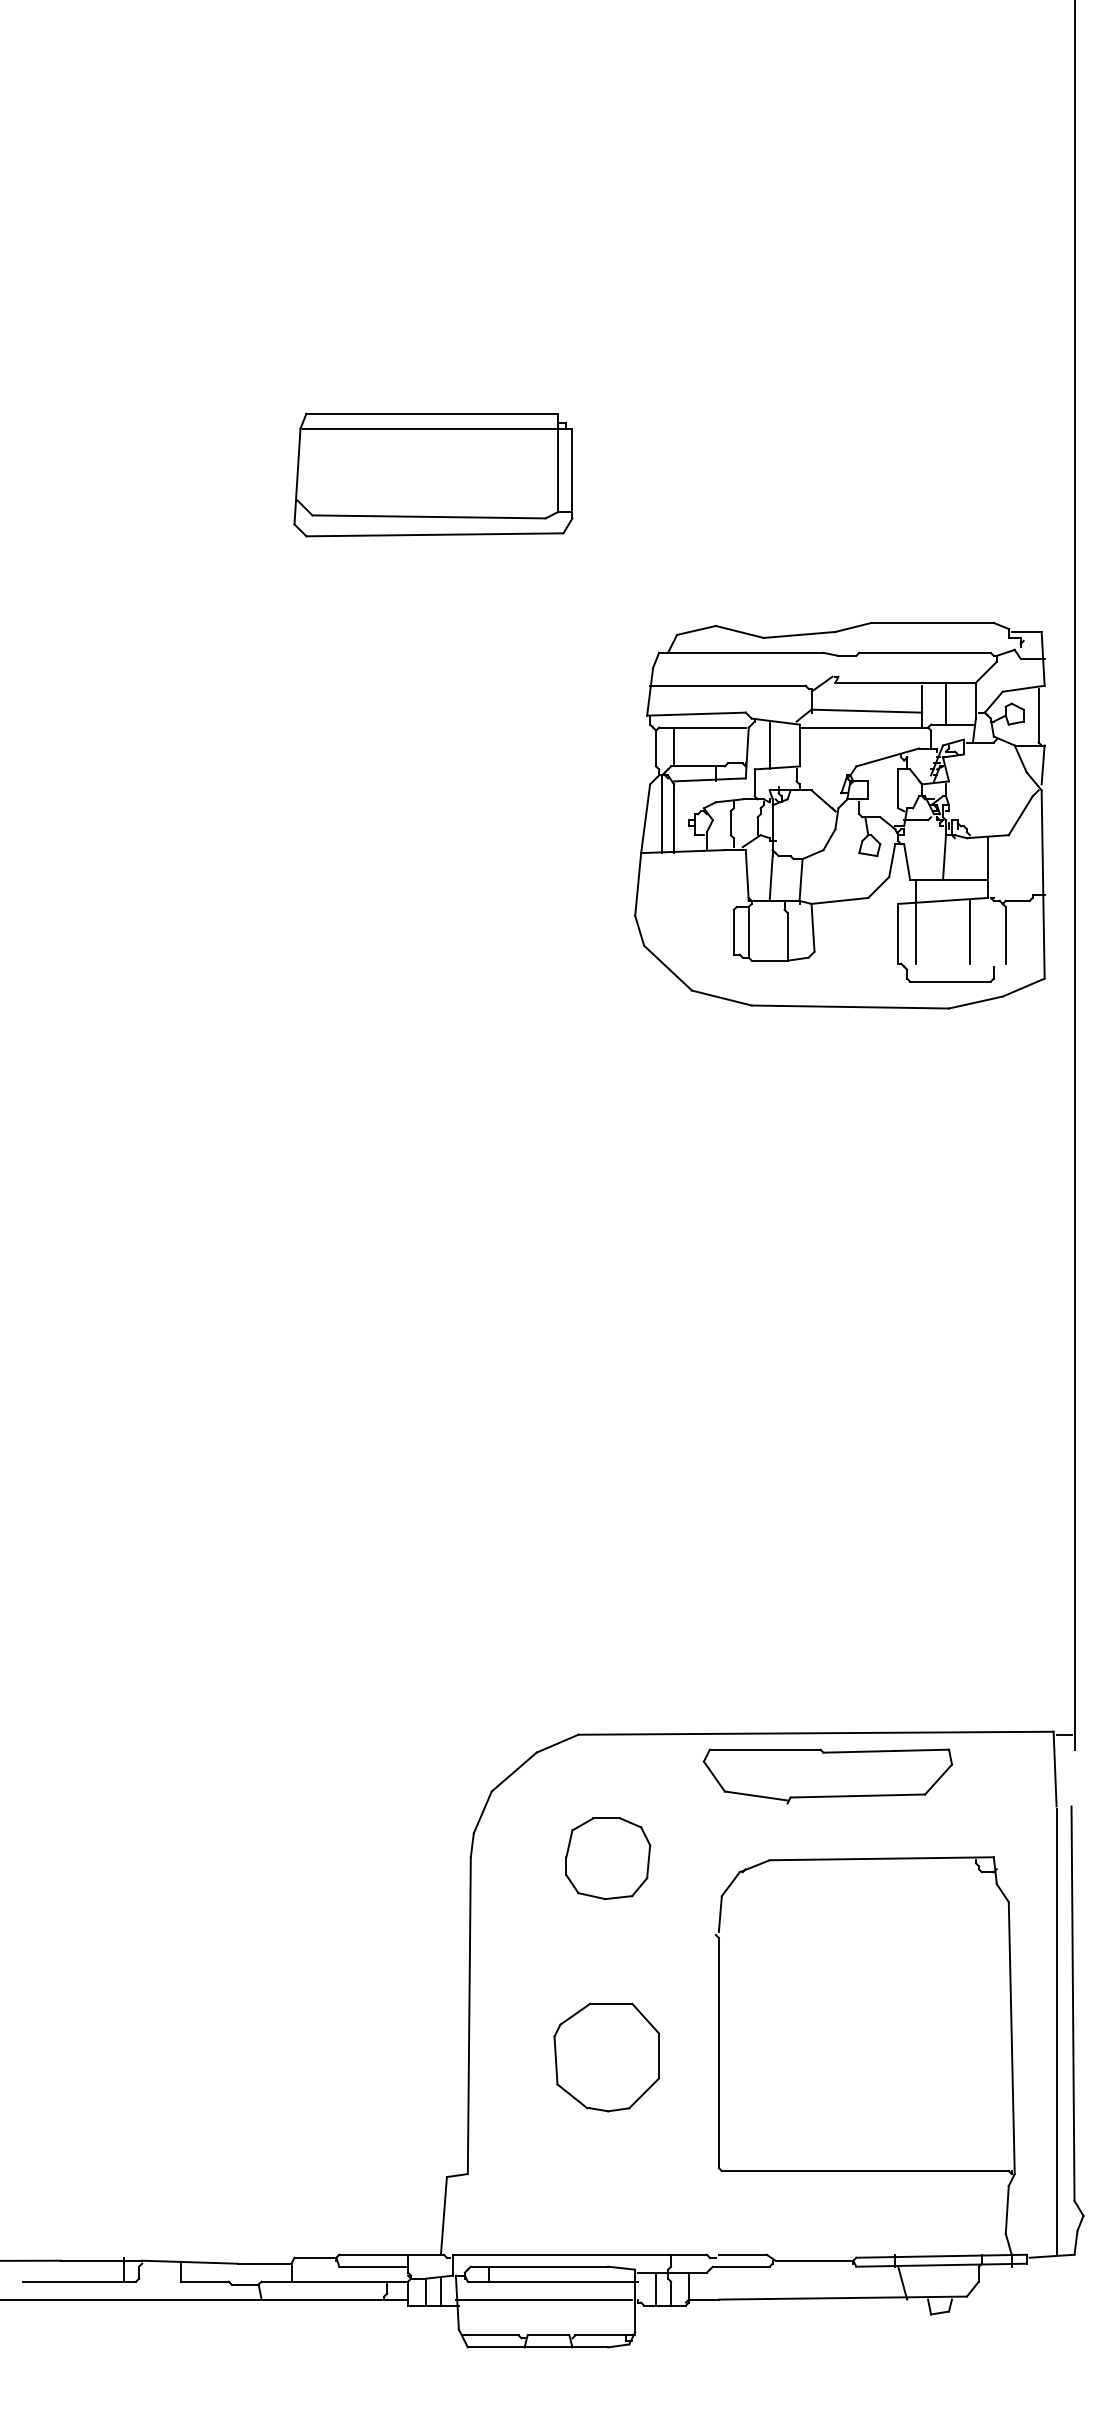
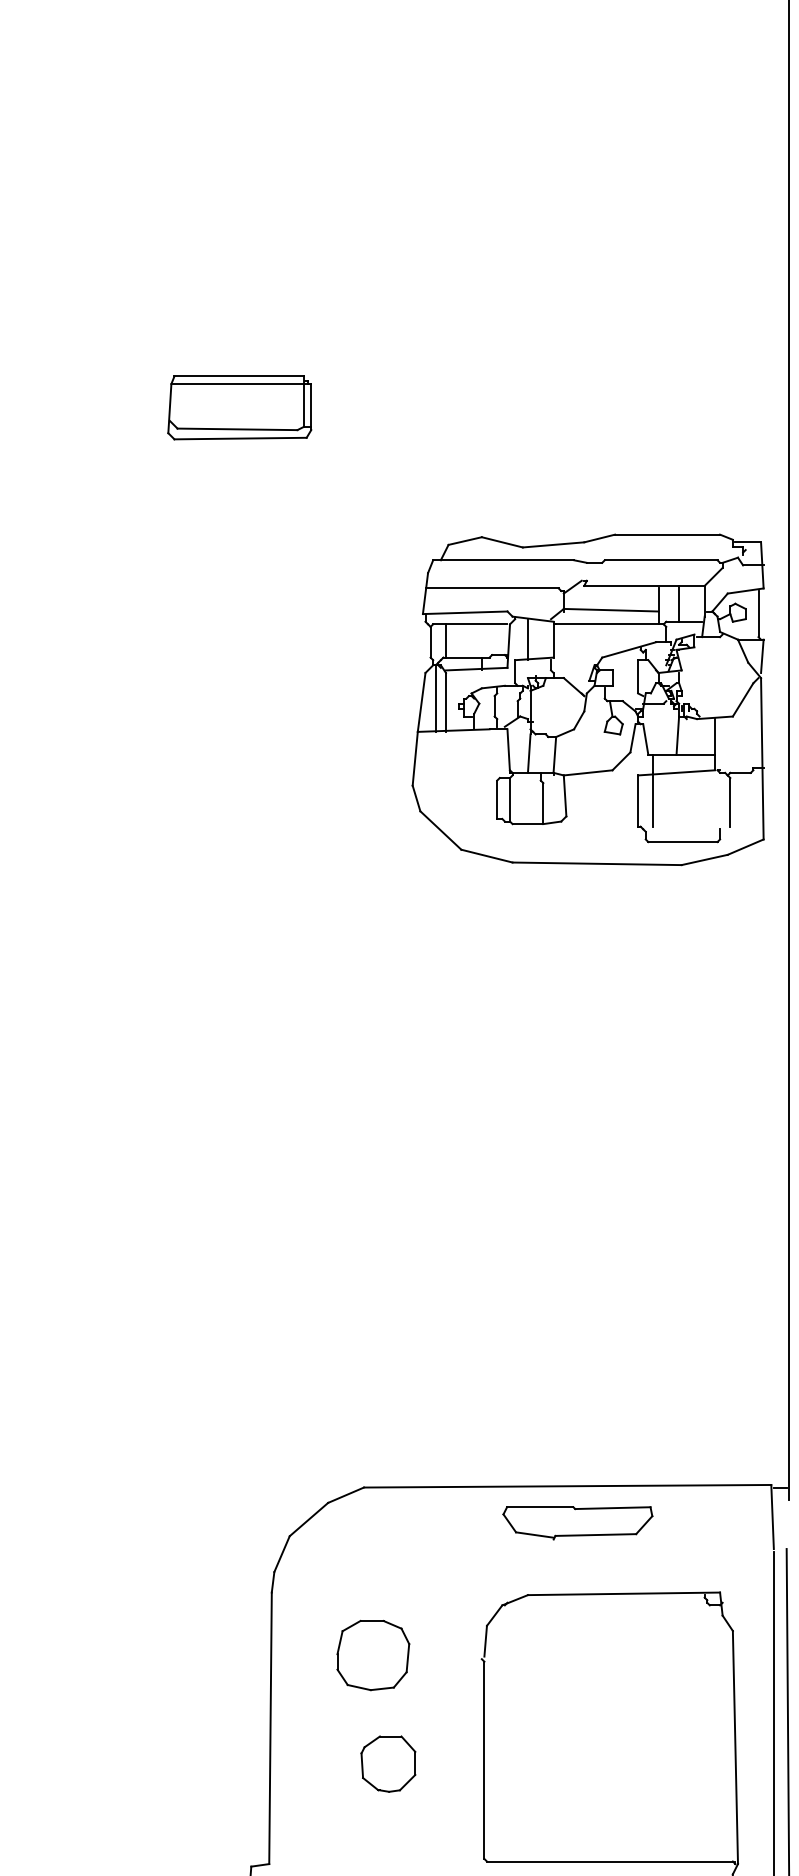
part: (433, 474) -> (239, 407), size x0.6
line: (969, 931) -> (699, 799), removed
part: (827, 1776) -> (577, 1523), size x0.7
part: (608, 1858) -> (373, 1655), moved
part: (606, 2057) -> (388, 1764), size x0.6

